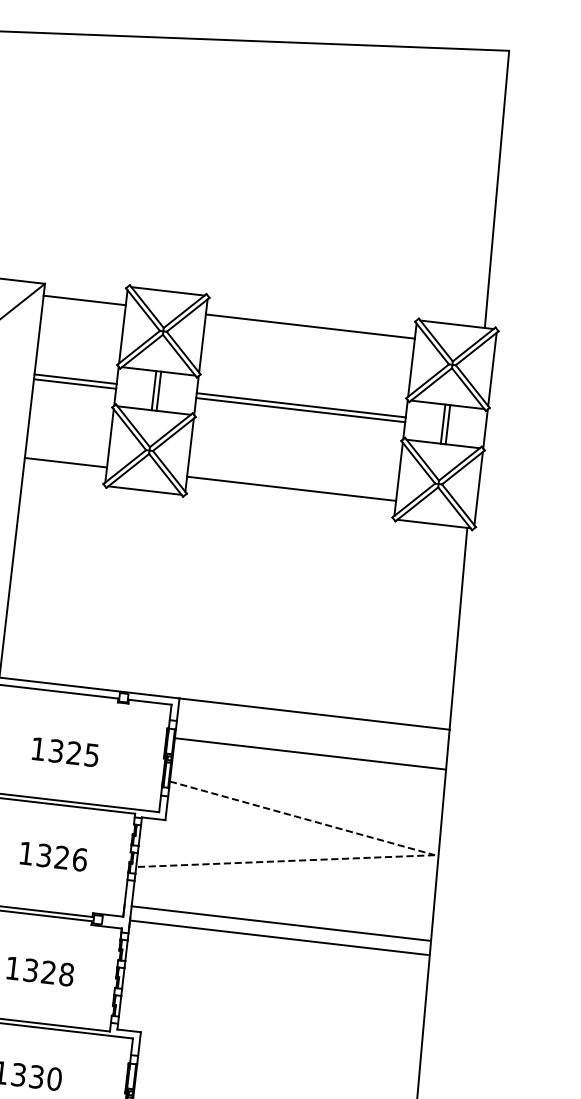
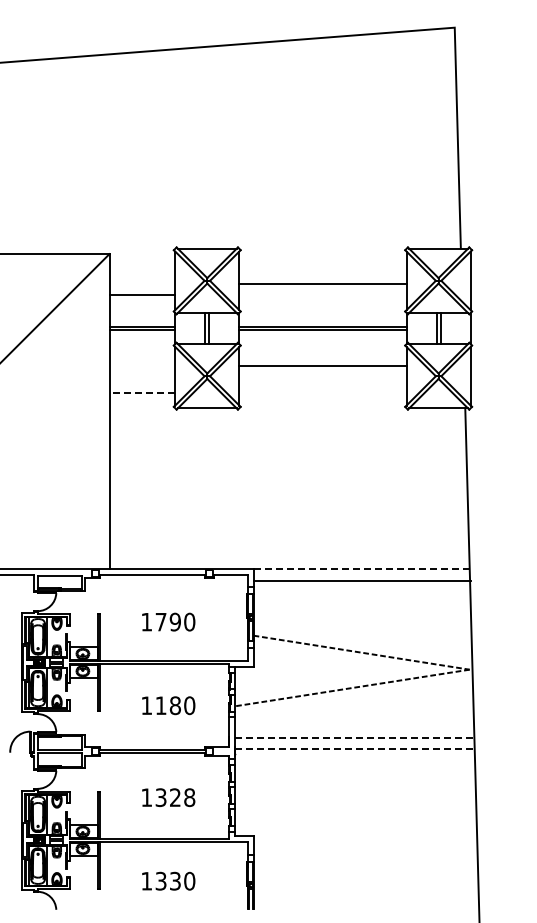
line: (84, 300) -> (142, 294), moved
line: (309, 326) -> (322, 283), moved
line: (66, 462) -> (142, 393), solid -> dashed
line: (291, 488) -> (322, 366), moved
line: (315, 714) -> (362, 569), solid -> dashed
text: (74, 752) -> (175, 621), 1325 -> 1790
line: (309, 754) -> (361, 581), moved
text: (62, 857) -> (175, 705), 1326 -> 1180
line: (281, 923) -> (354, 737), solid -> dashed
line: (279, 938) -> (354, 749), solid -> dashed

